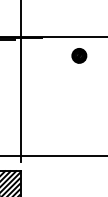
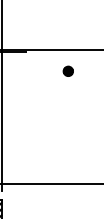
part: (79, 55) -> (68, 70), size x0.6

